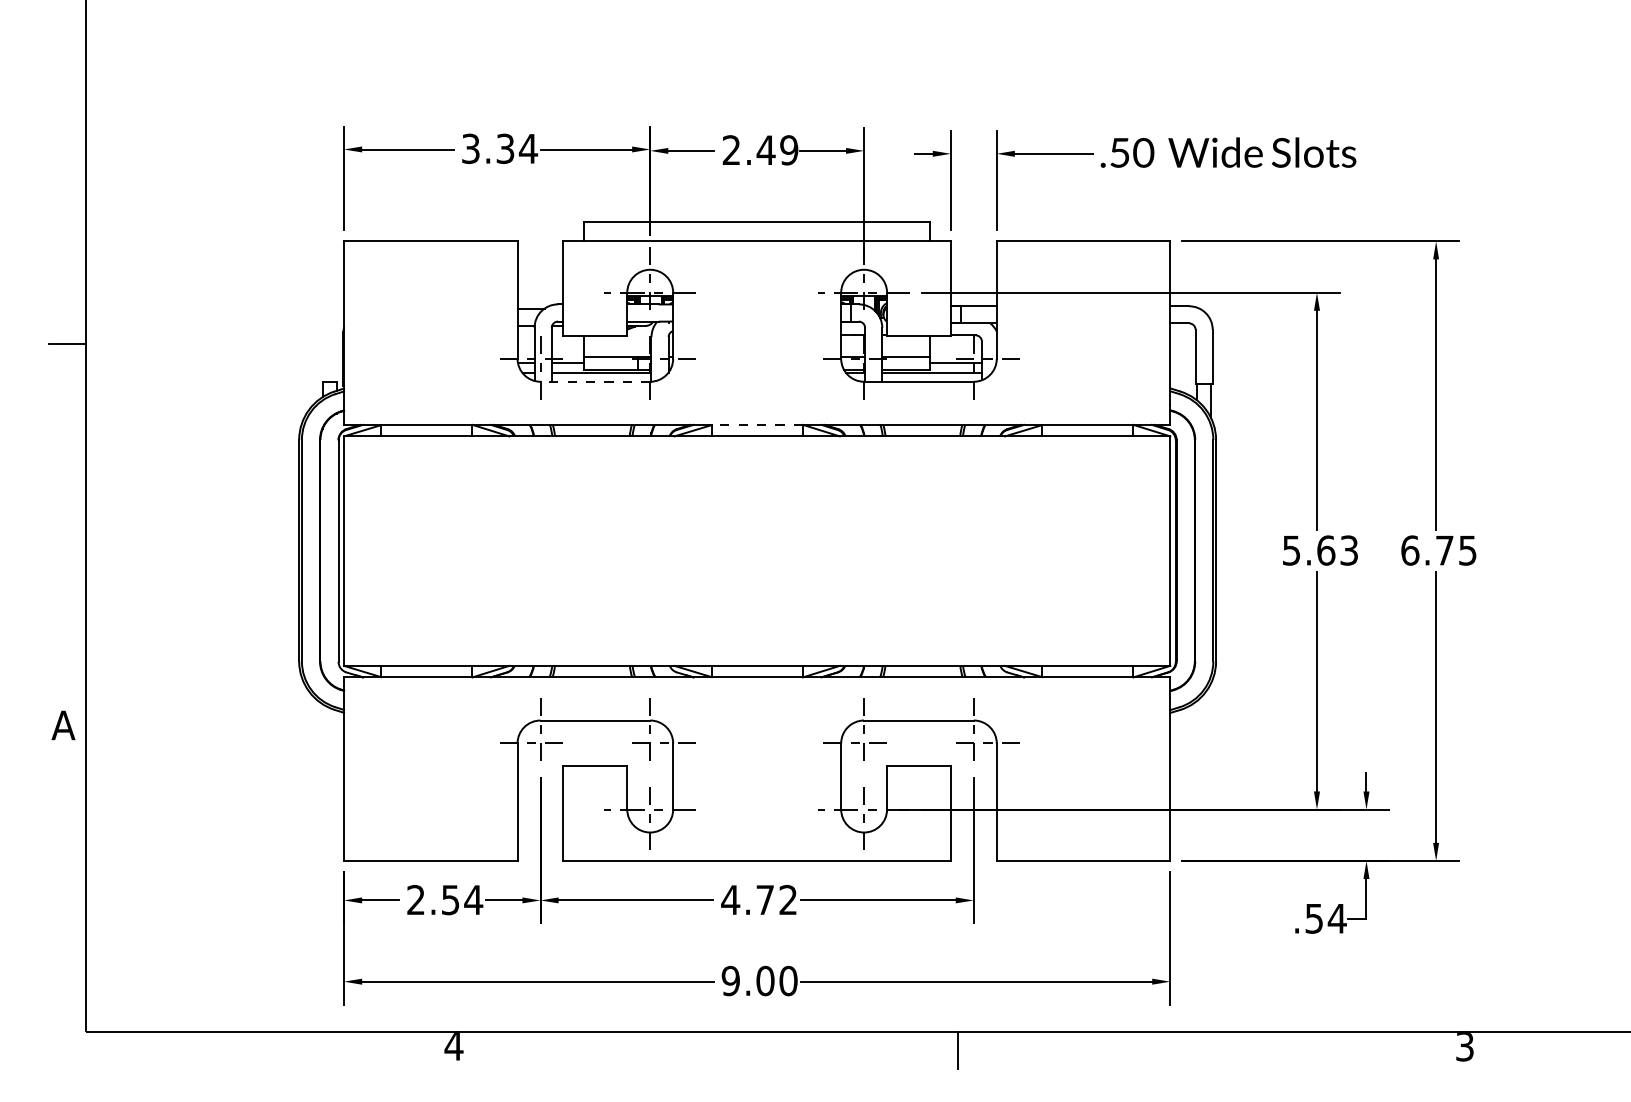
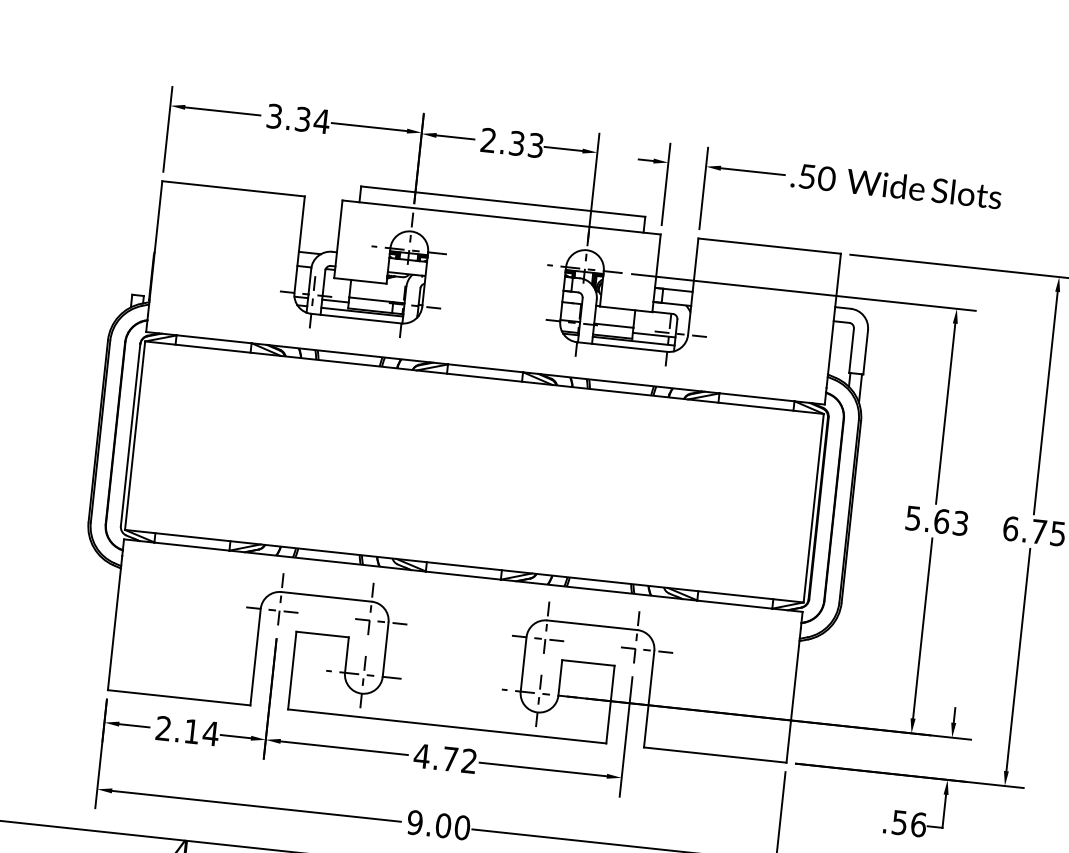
text: (777, 150) -> (526, 144), 2.49 -> 2.33
line: (595, 381) -> (356, 318), dashed -> solid
line: (757, 424) -> (485, 367), dashed -> solid
text: (450, 900) -> (191, 731), 2.54 -> 2.14
text: (1336, 918) -> (917, 824), .54 -> .56

